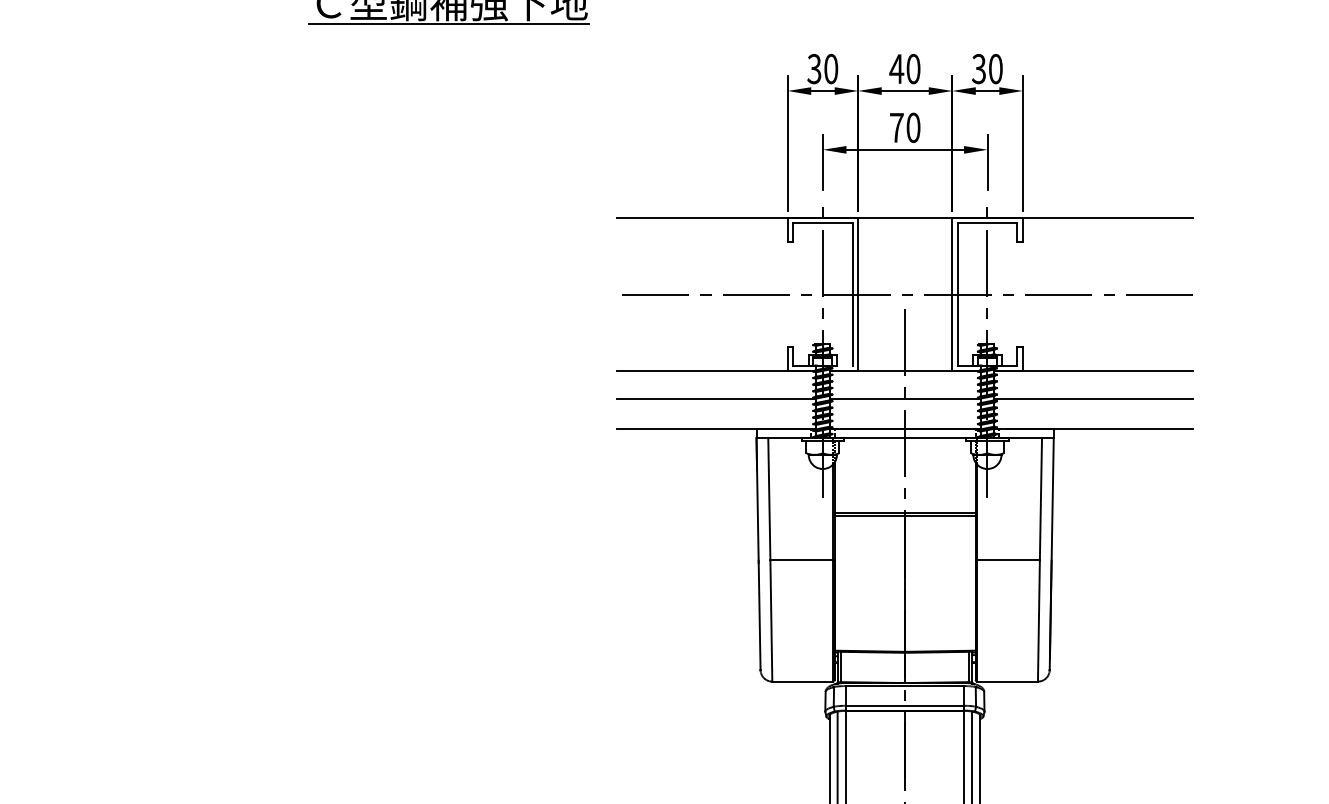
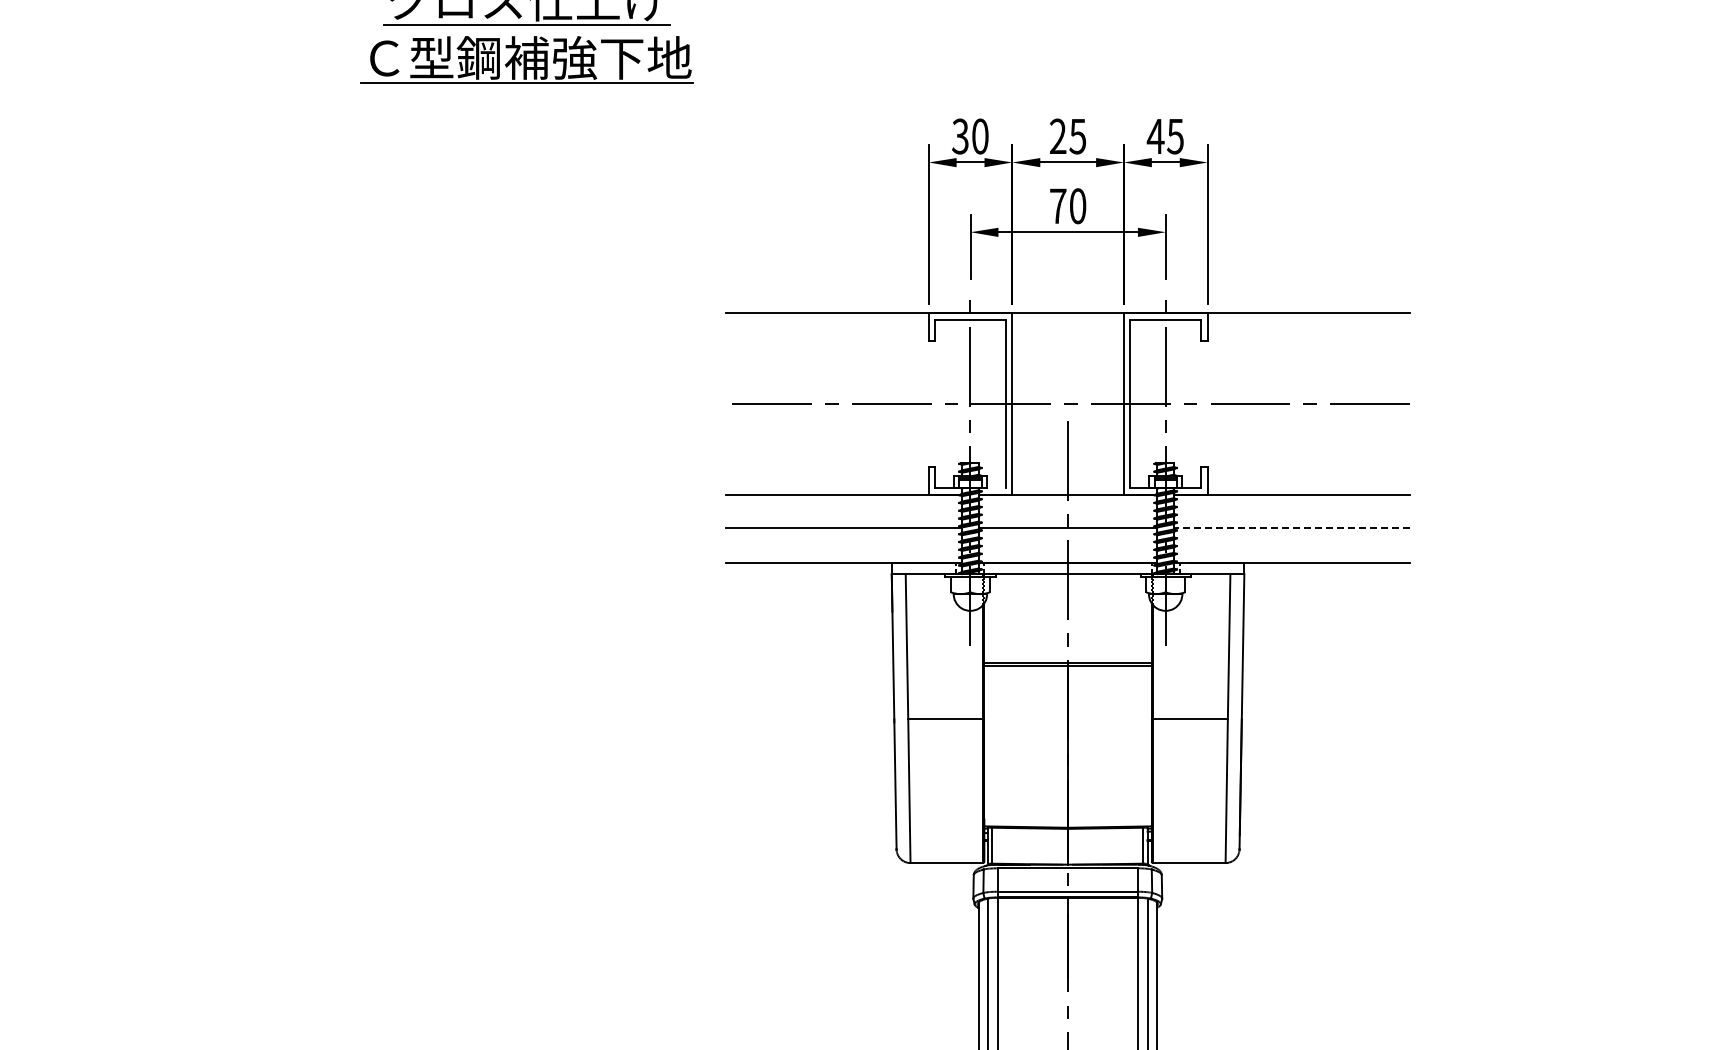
text: (904, 69) -> (1067, 136), 40 -> 25
text: (986, 69) -> (1164, 136), 30 -> 45
line: (1093, 399) -> (1291, 528), solid -> dashed

